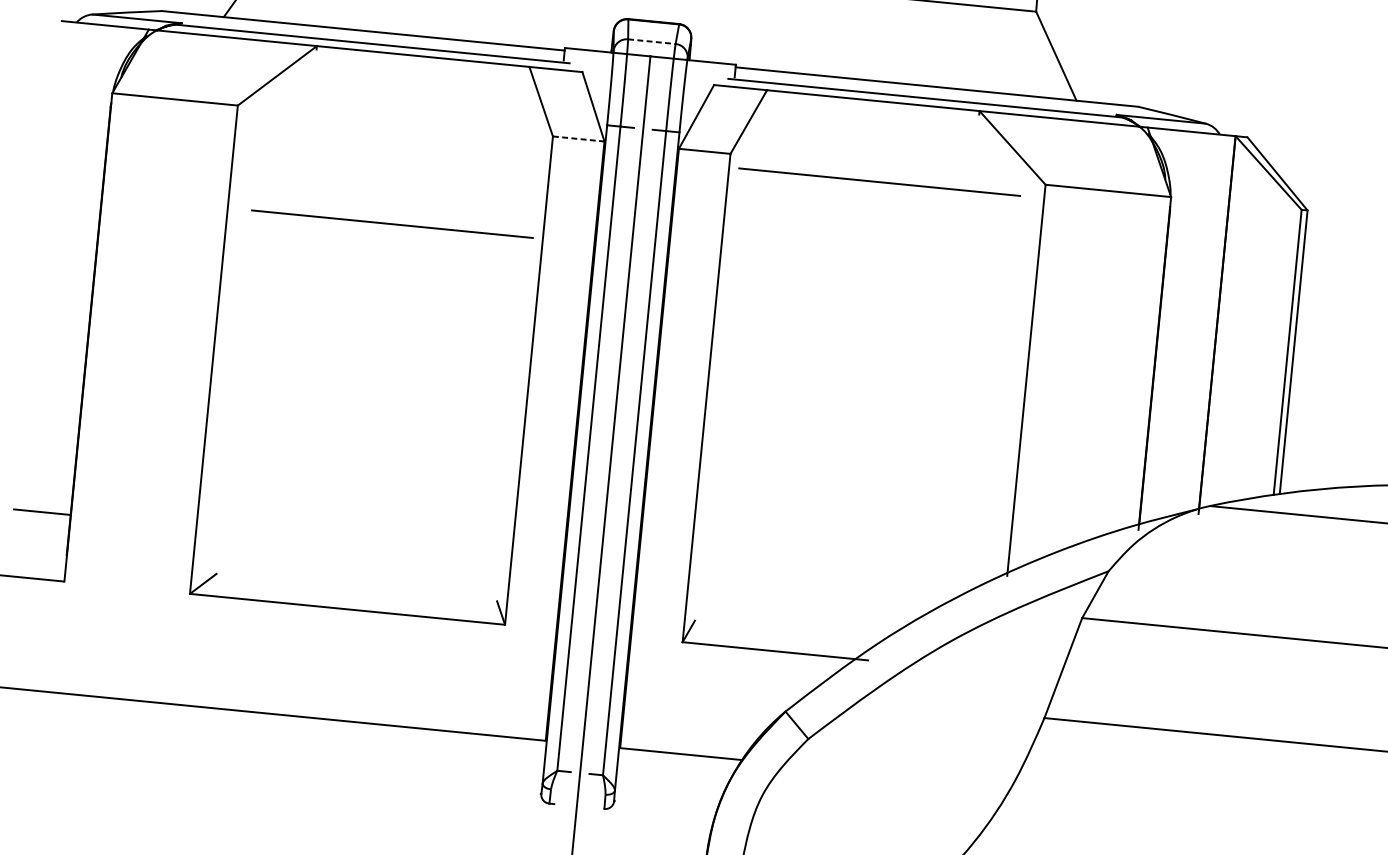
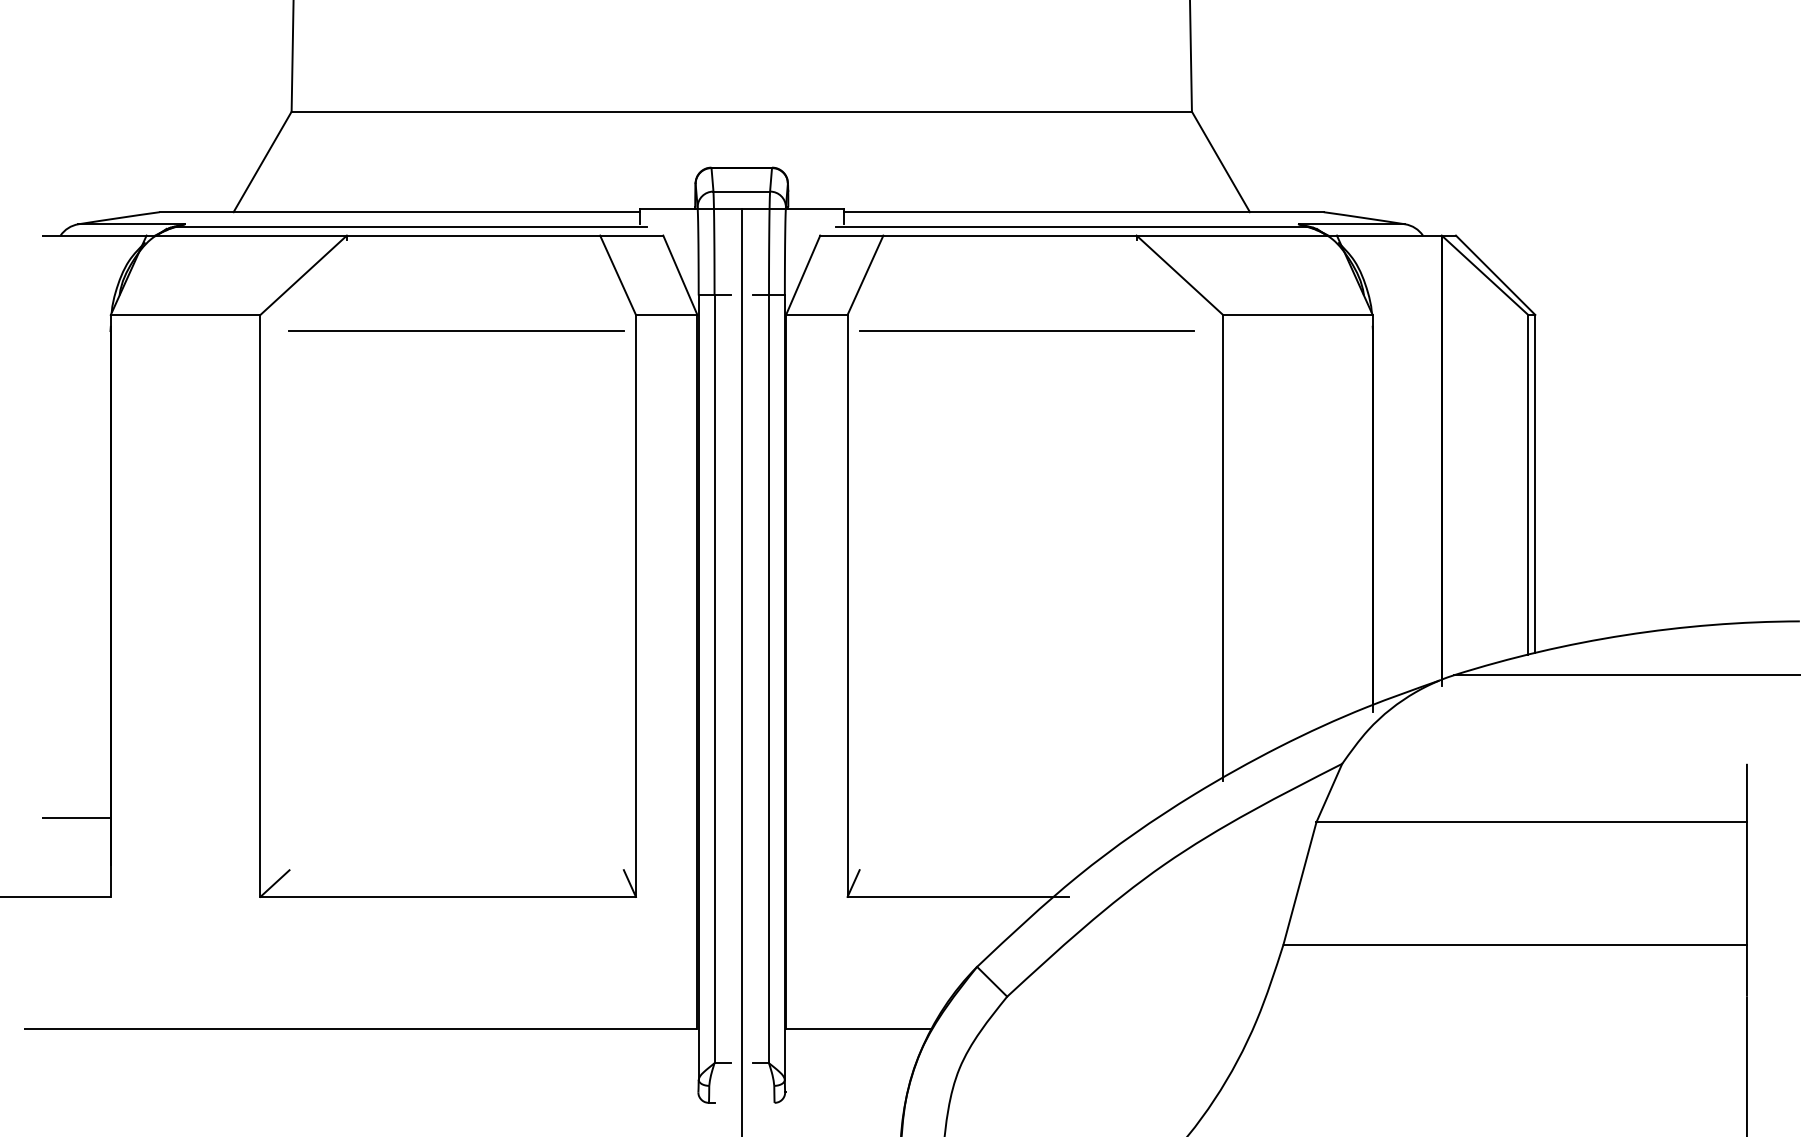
line: (652, 41) -> (742, 191), dashed -> solid
line: (578, 138) -> (666, 314), dashed -> solid
line: (392, 223) -> (456, 330), moved

